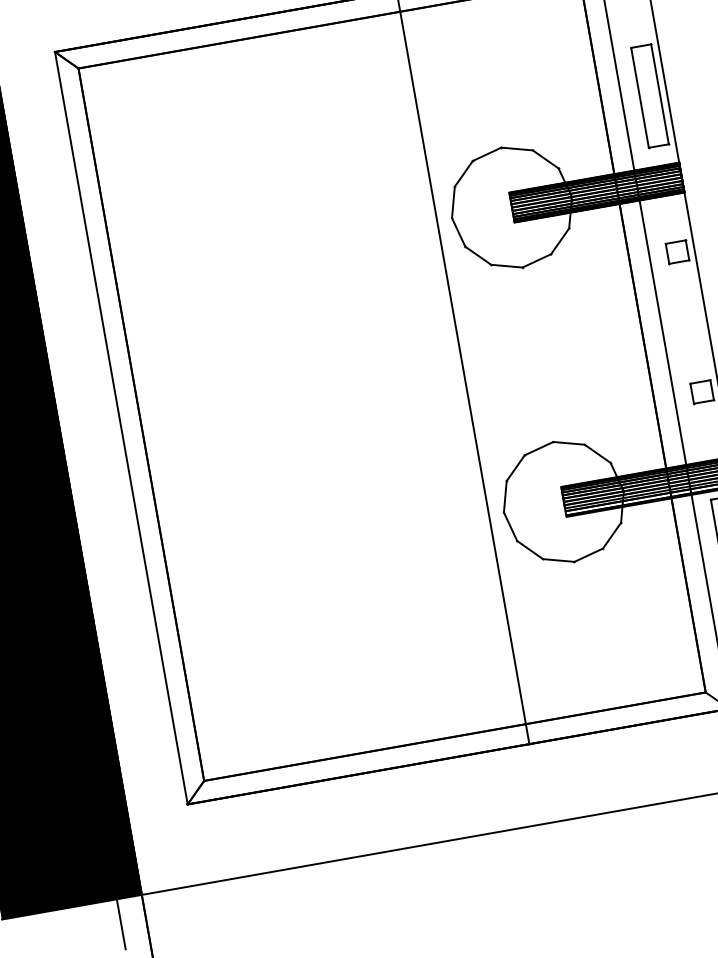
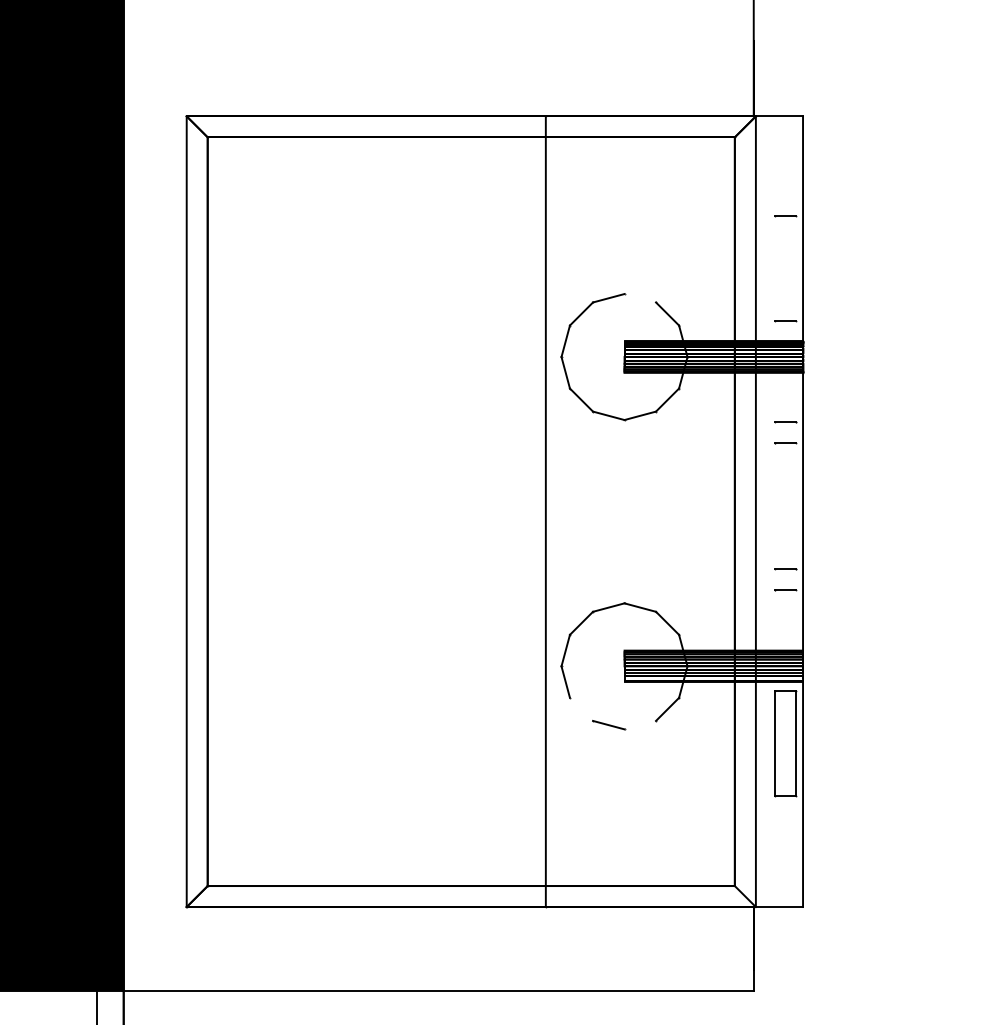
line: (659, 93) -> (795, 267), removed
line: (639, 97) -> (774, 267), removed
line: (517, 149) -> (640, 298), removed
line: (530, 549) -> (581, 708), removed
line: (588, 554) -> (640, 724), removed

